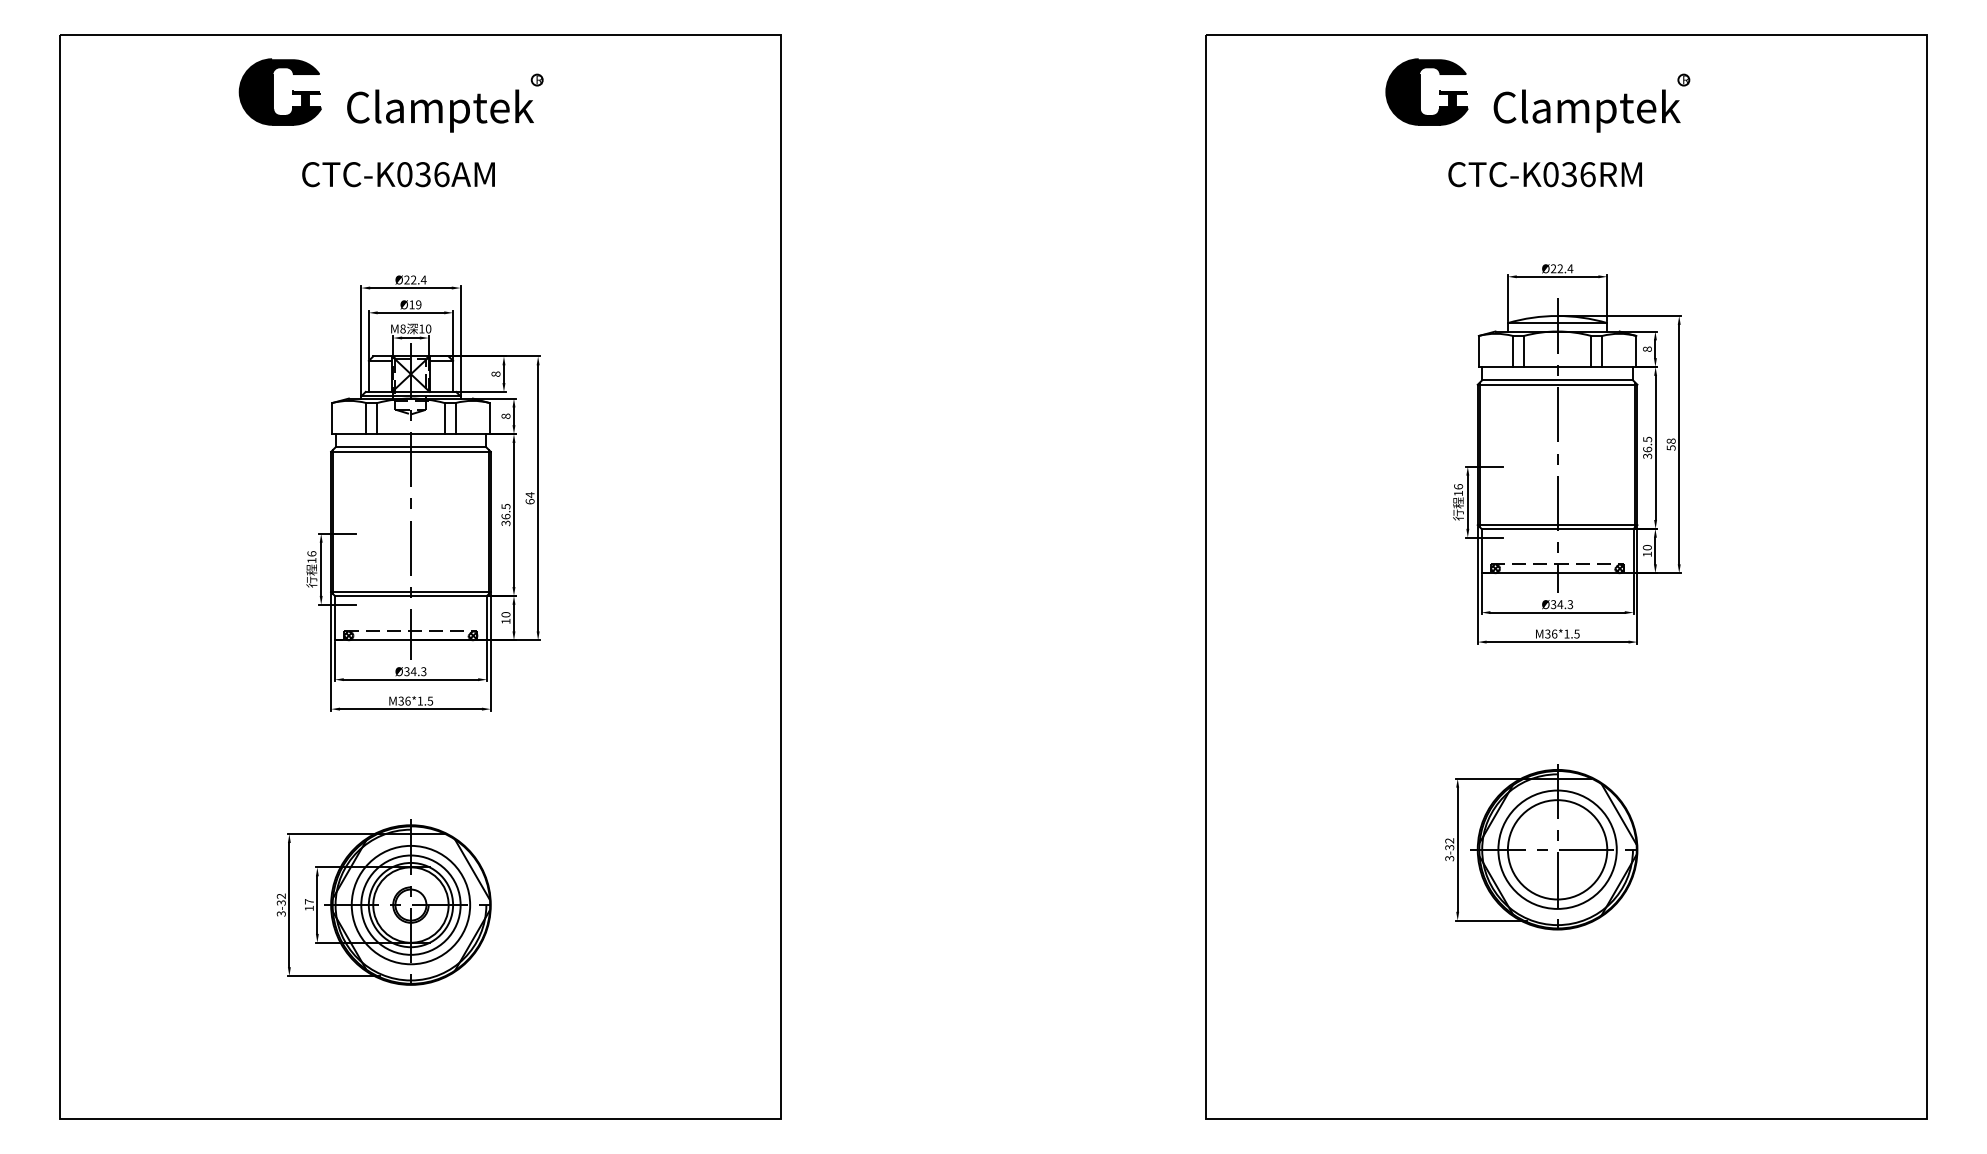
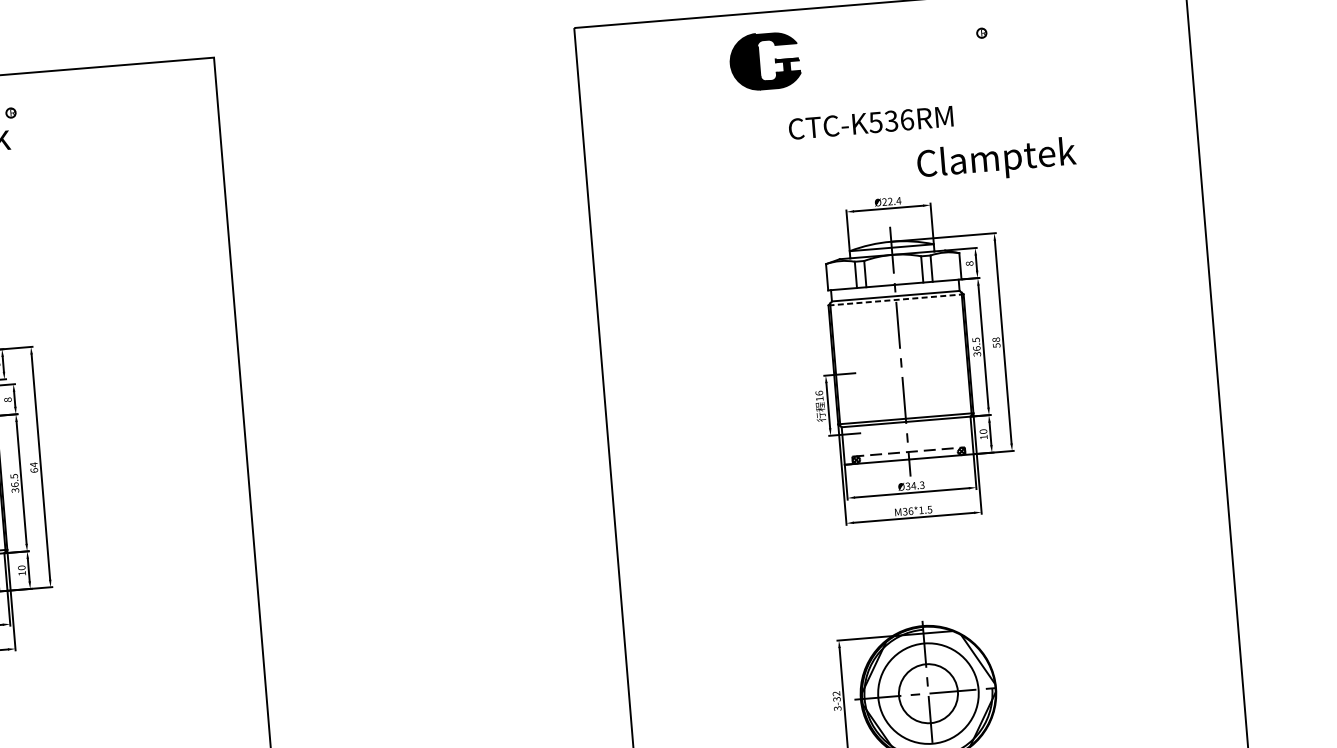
text: (1586, 110) -> (996, 160), moved
text: (1550, 174) -> (875, 122), CTC-K036RM -> CTC-K536RM
line: (1557, 384) -> (896, 299), solid -> dashed
circle: (1557, 849) -> (928, 693), size x0.7

